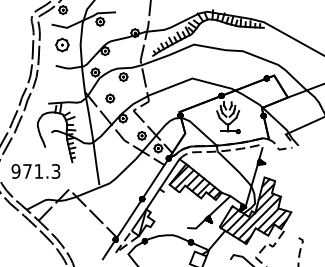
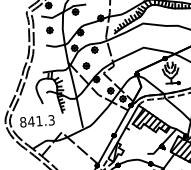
part: (62, 44) -> (49, 29), size x0.62
text: (21, 171) -> (27, 122), 971.3 -> 841.3

